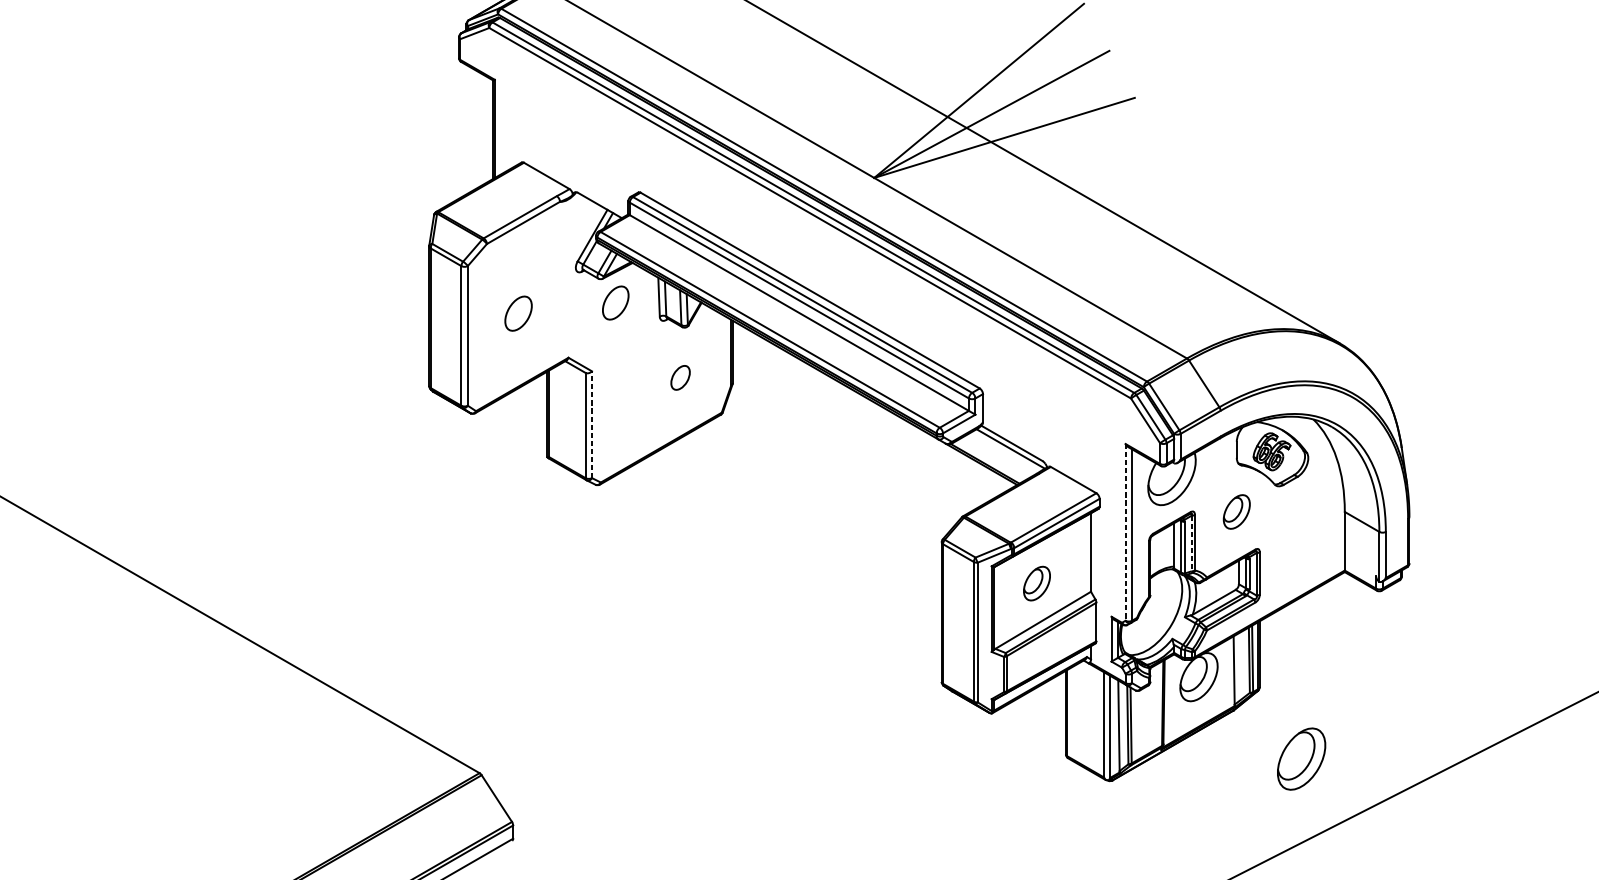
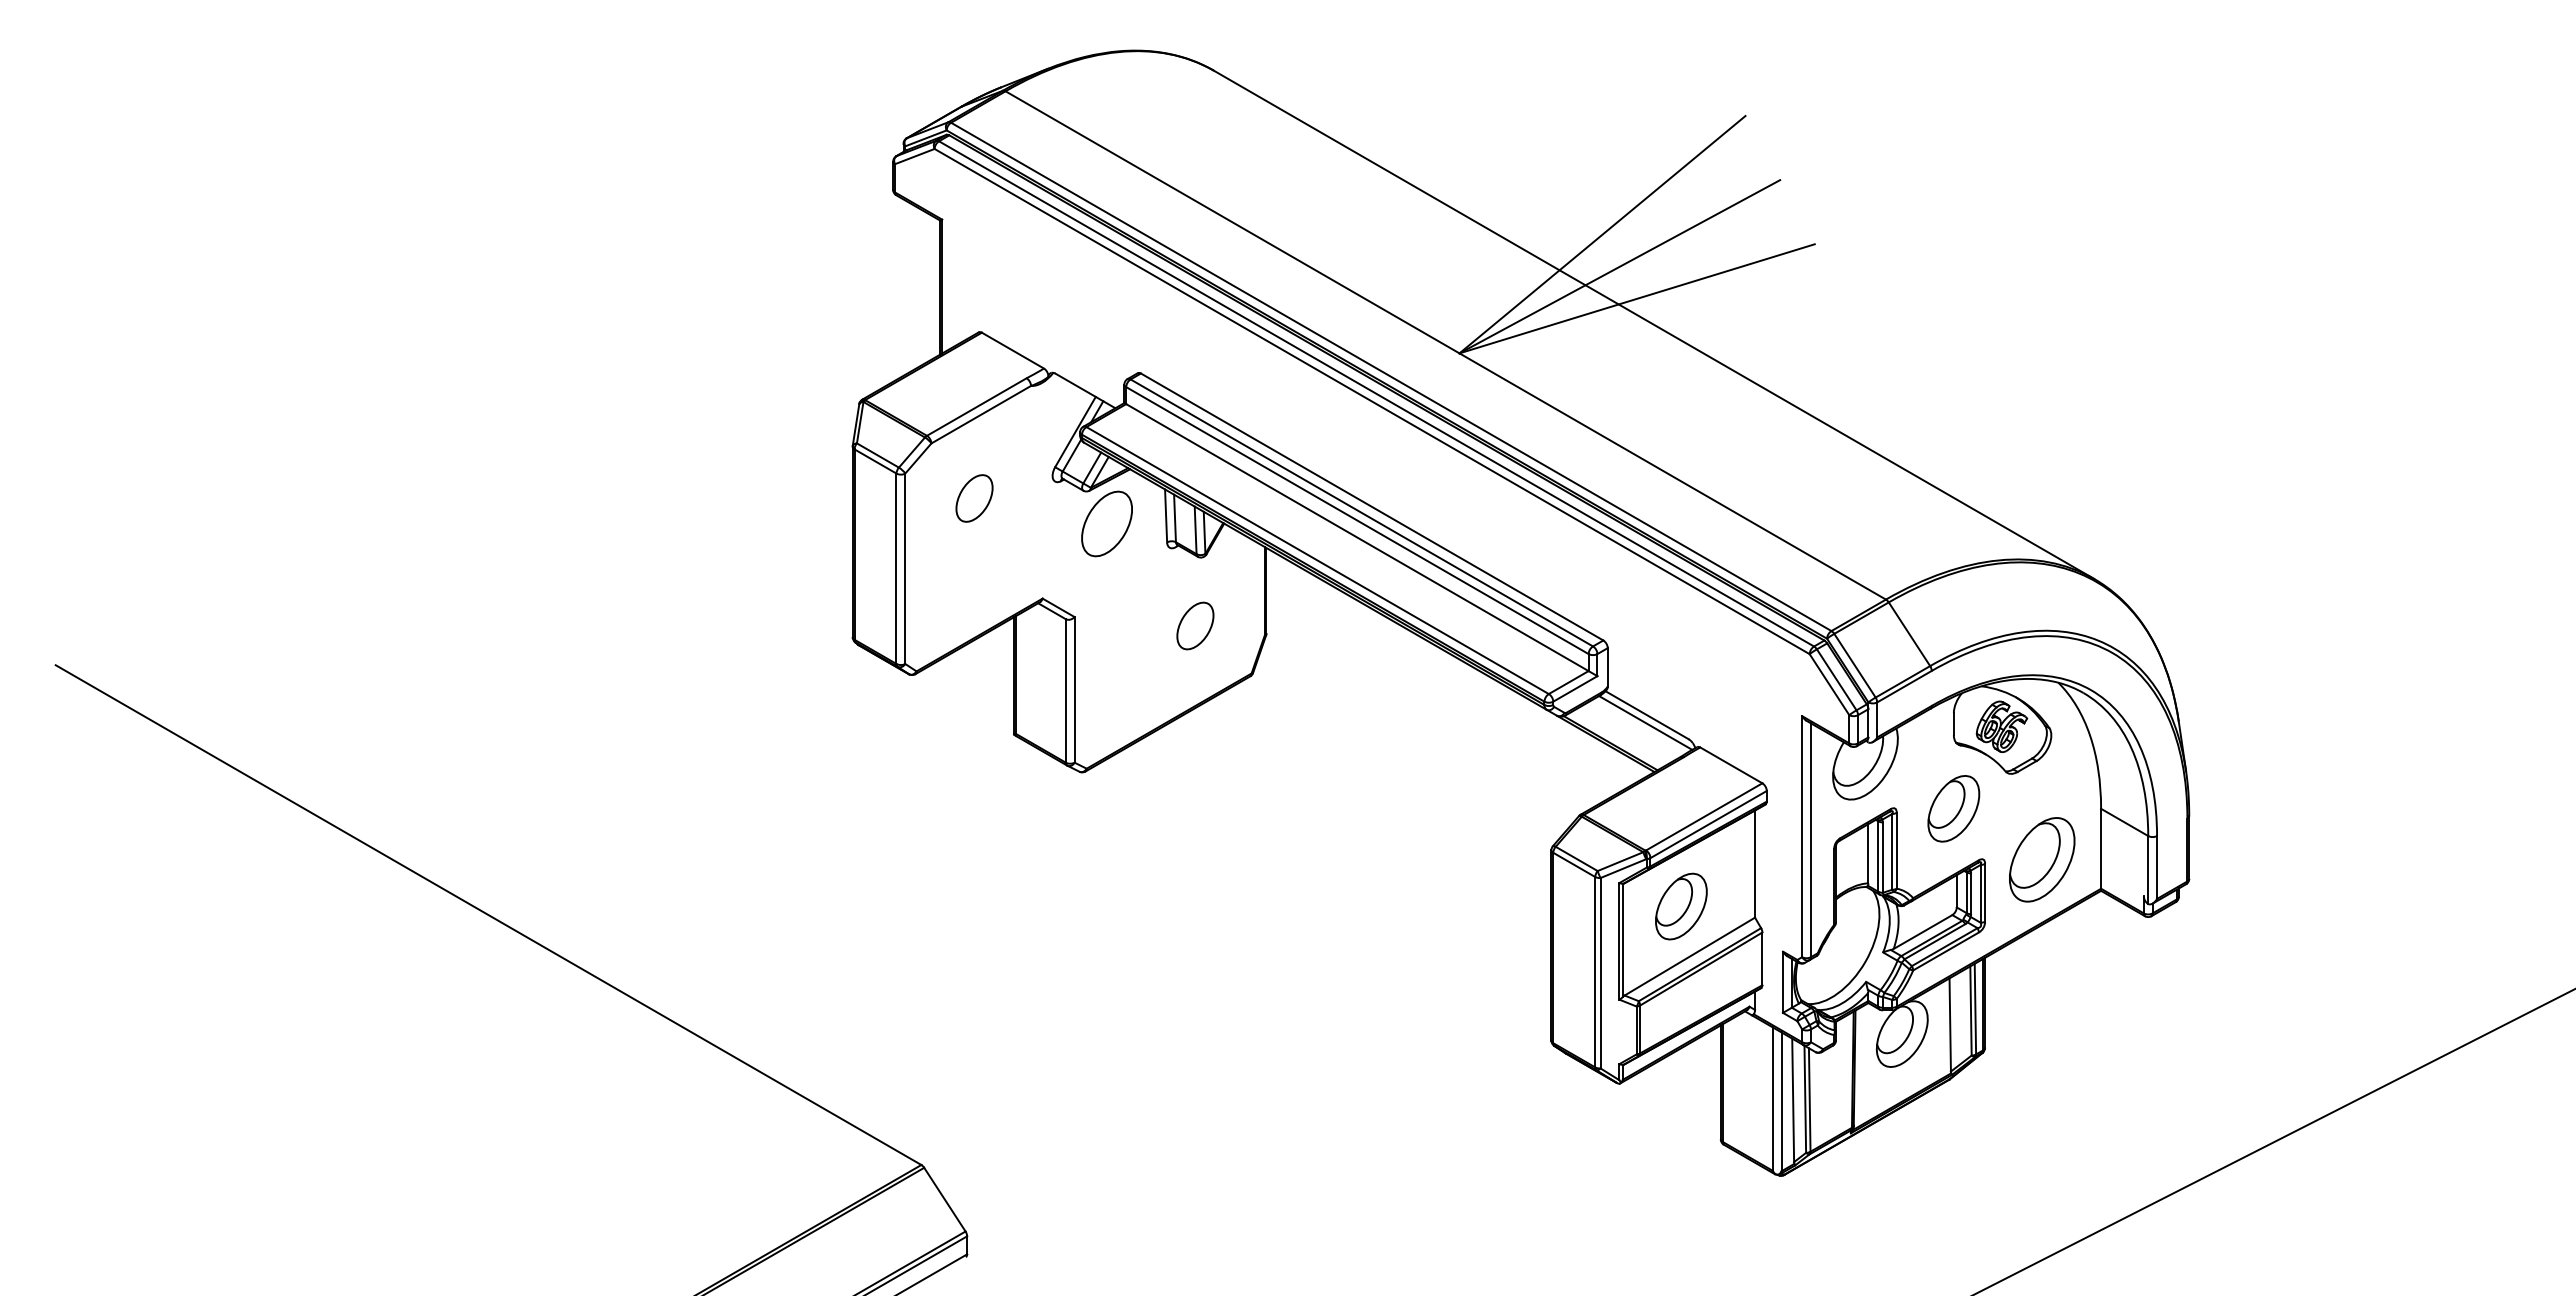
part: (615, 302) -> (1106, 523), size x1.43
part: (518, 313) -> (974, 498), moved
part: (680, 377) -> (1195, 625), size x1.43
line: (591, 424) -> (1074, 689), dashed -> solid
part: (1236, 511) -> (1953, 808), size x1.43
line: (1125, 532) -> (1802, 836), dashed -> solid
line: (1191, 543) -> (1892, 851), dashed -> solid
part: (1037, 583) -> (1681, 906), size x1.43
part: (1301, 758) -> (2042, 859), moved

